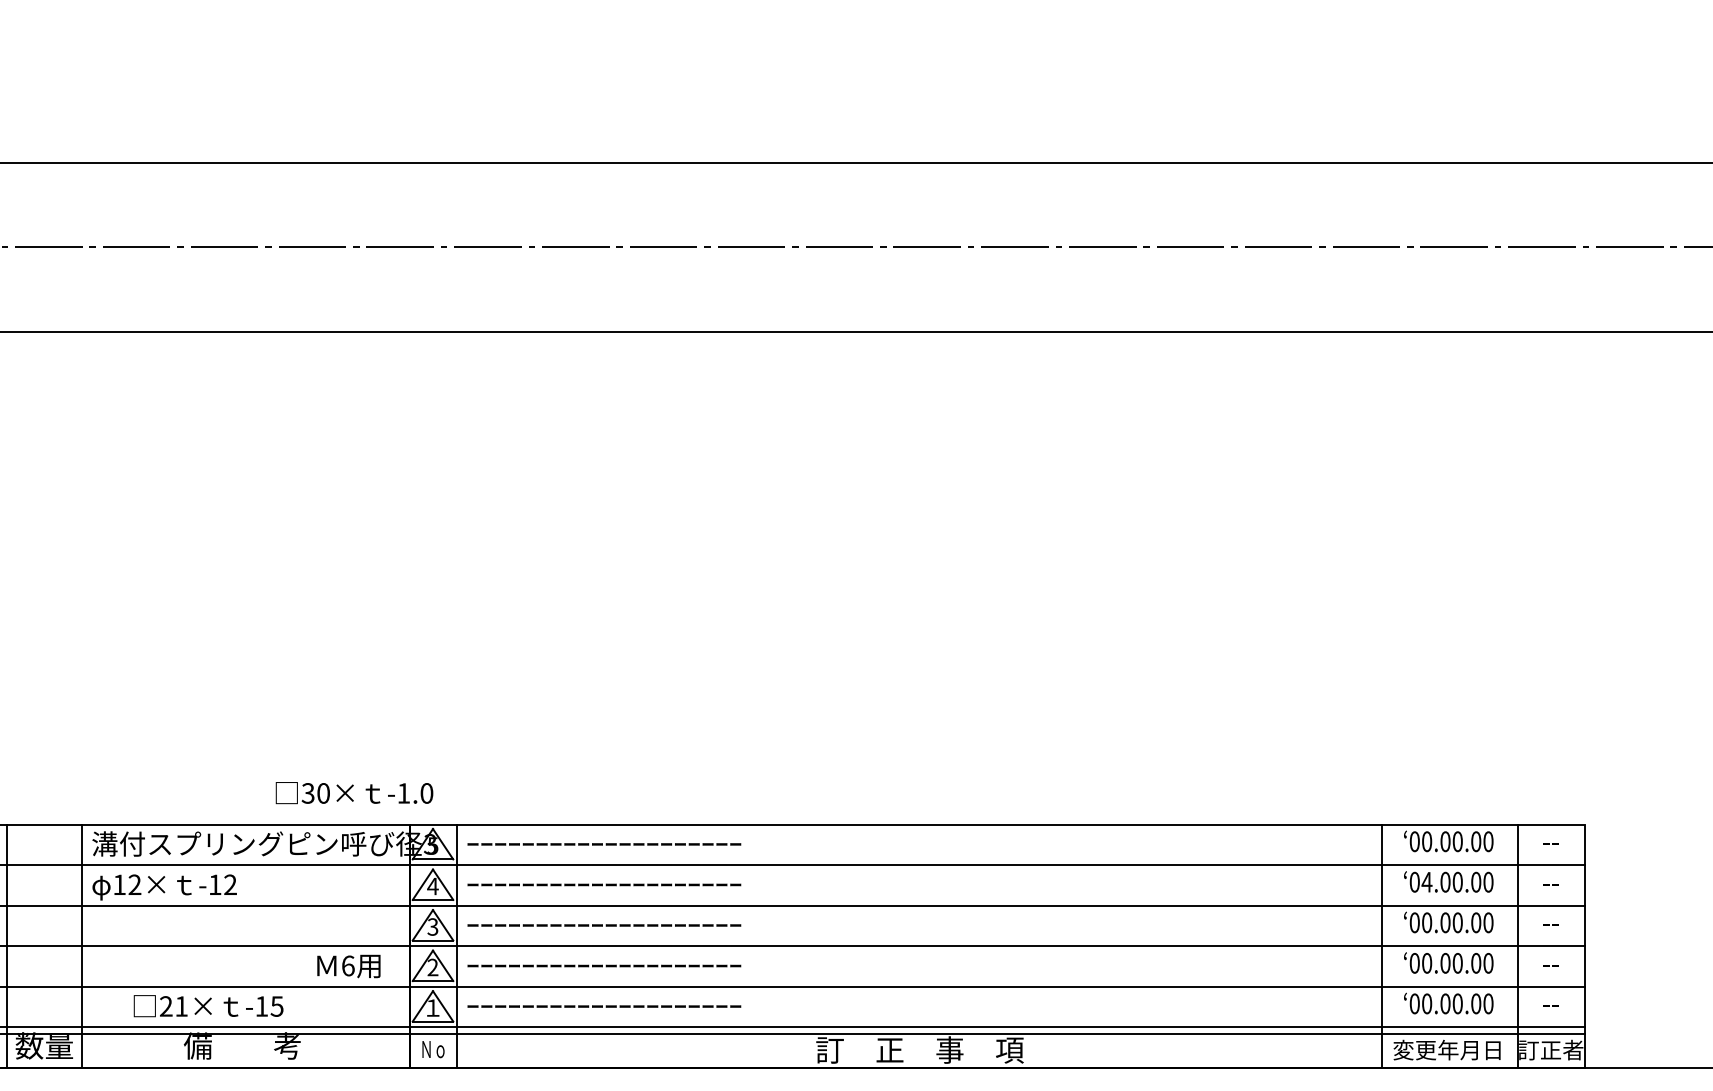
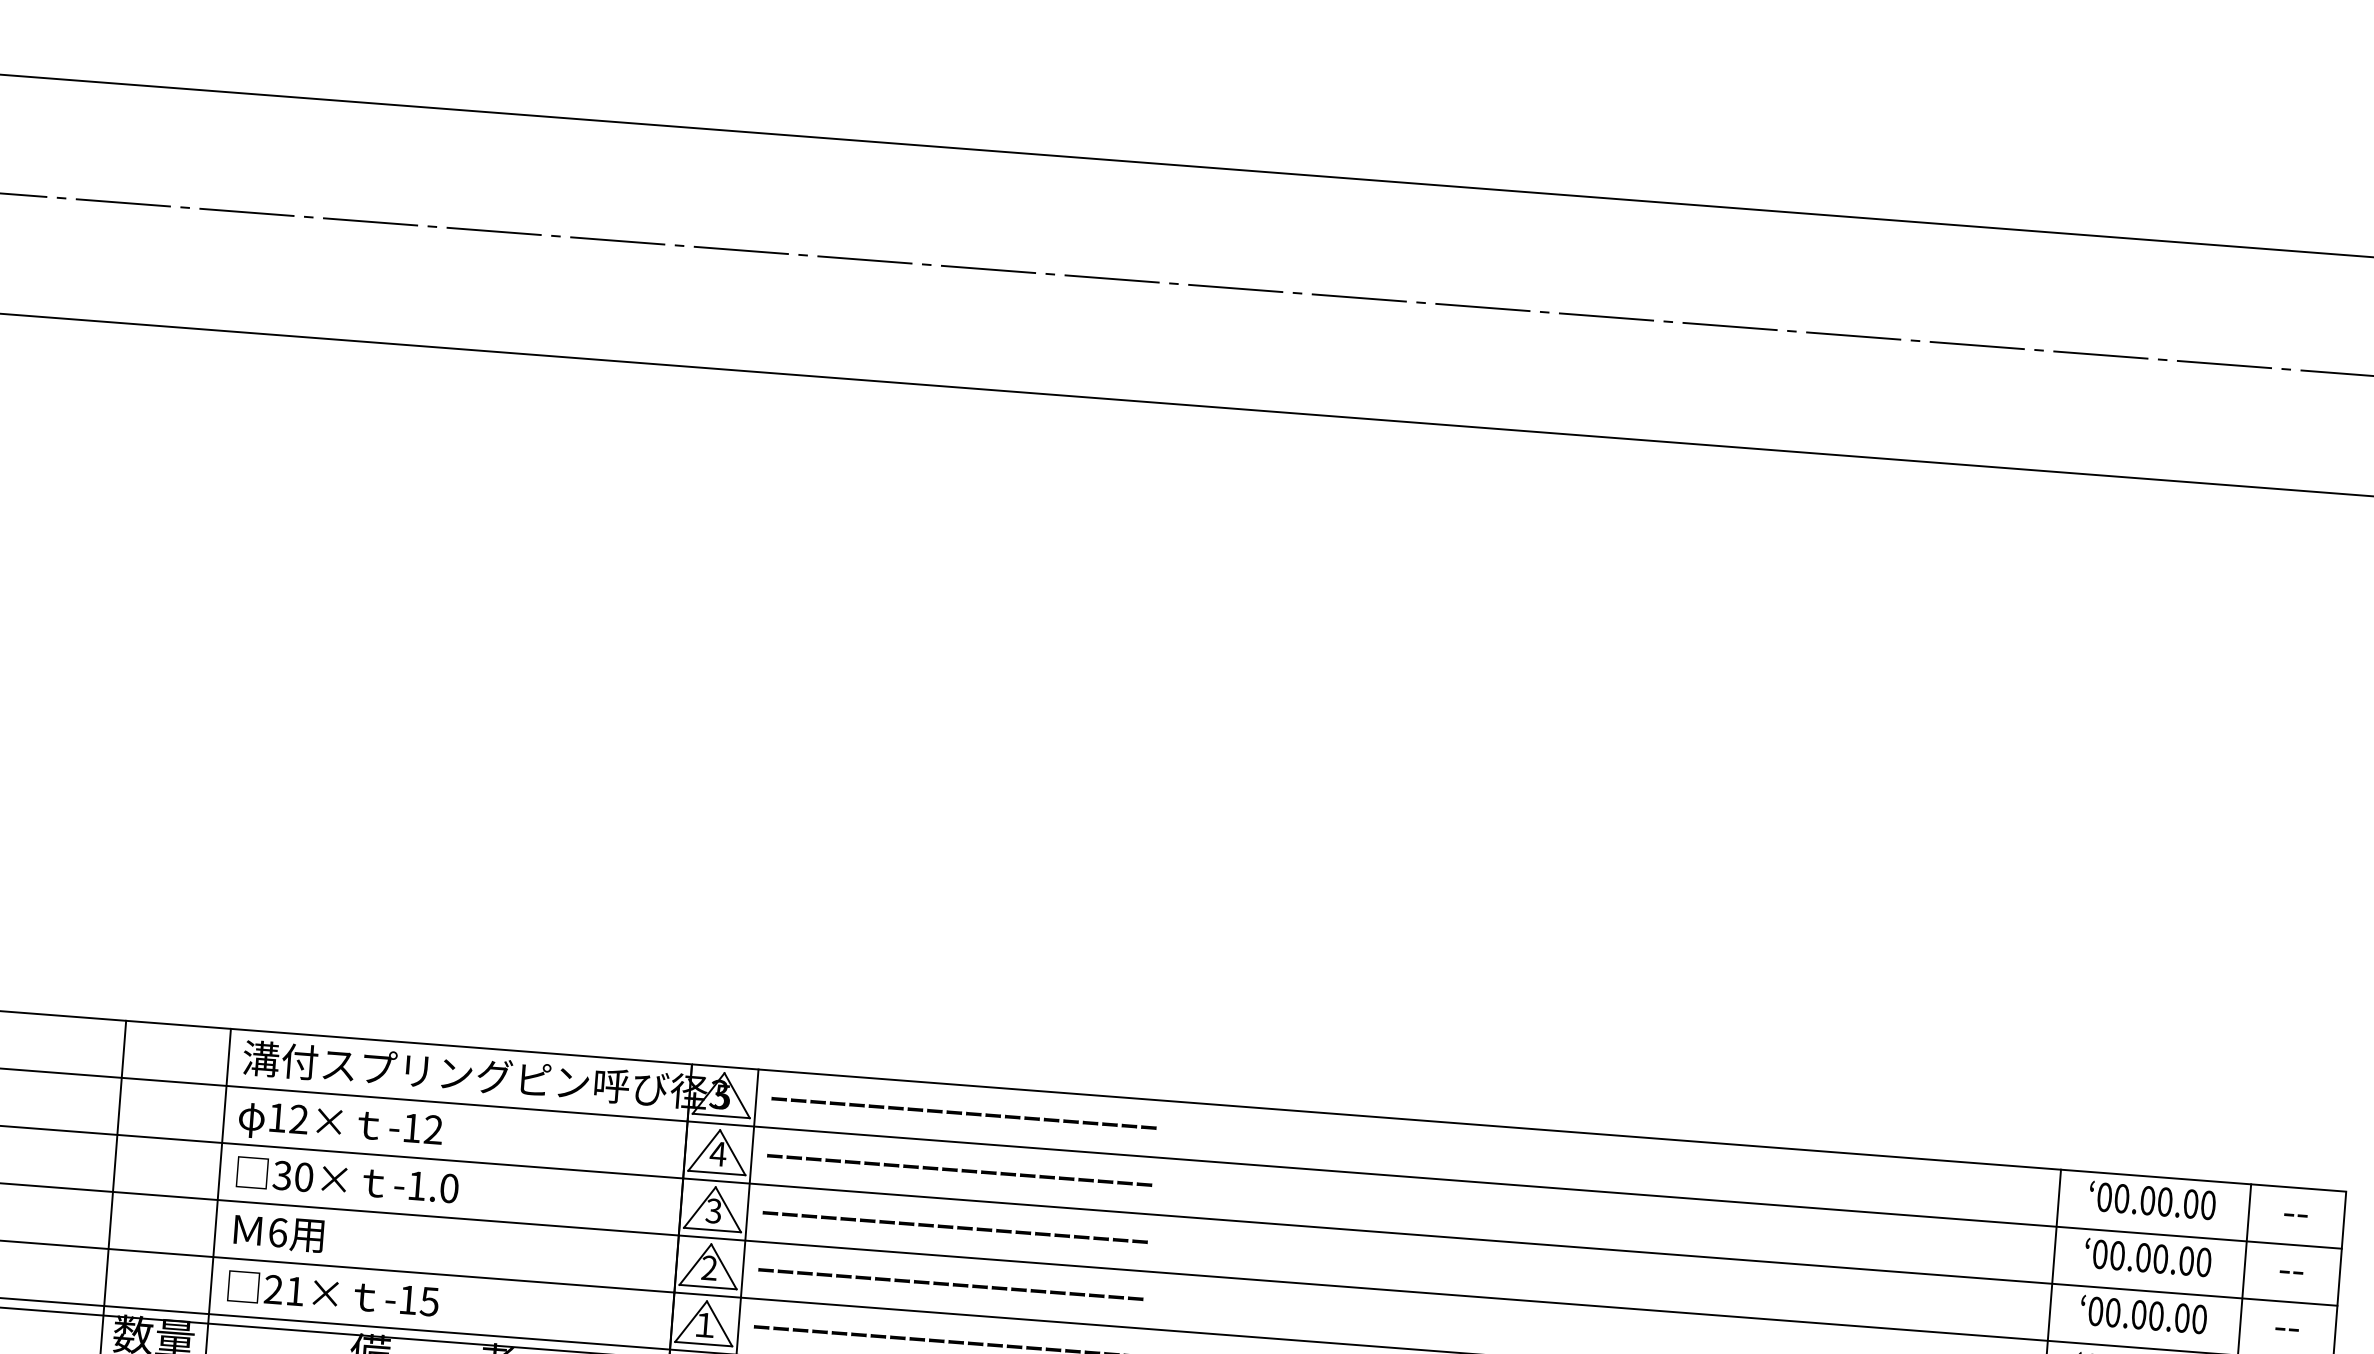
text: (354, 793) -> (347, 1180), moved
text: (1426, 881) -> (2116, 1254), 04.00.00 -> 00.00.00
text: (348, 966) -> (278, 1233), moved
text: (208, 1006) -> (333, 1294), moved

